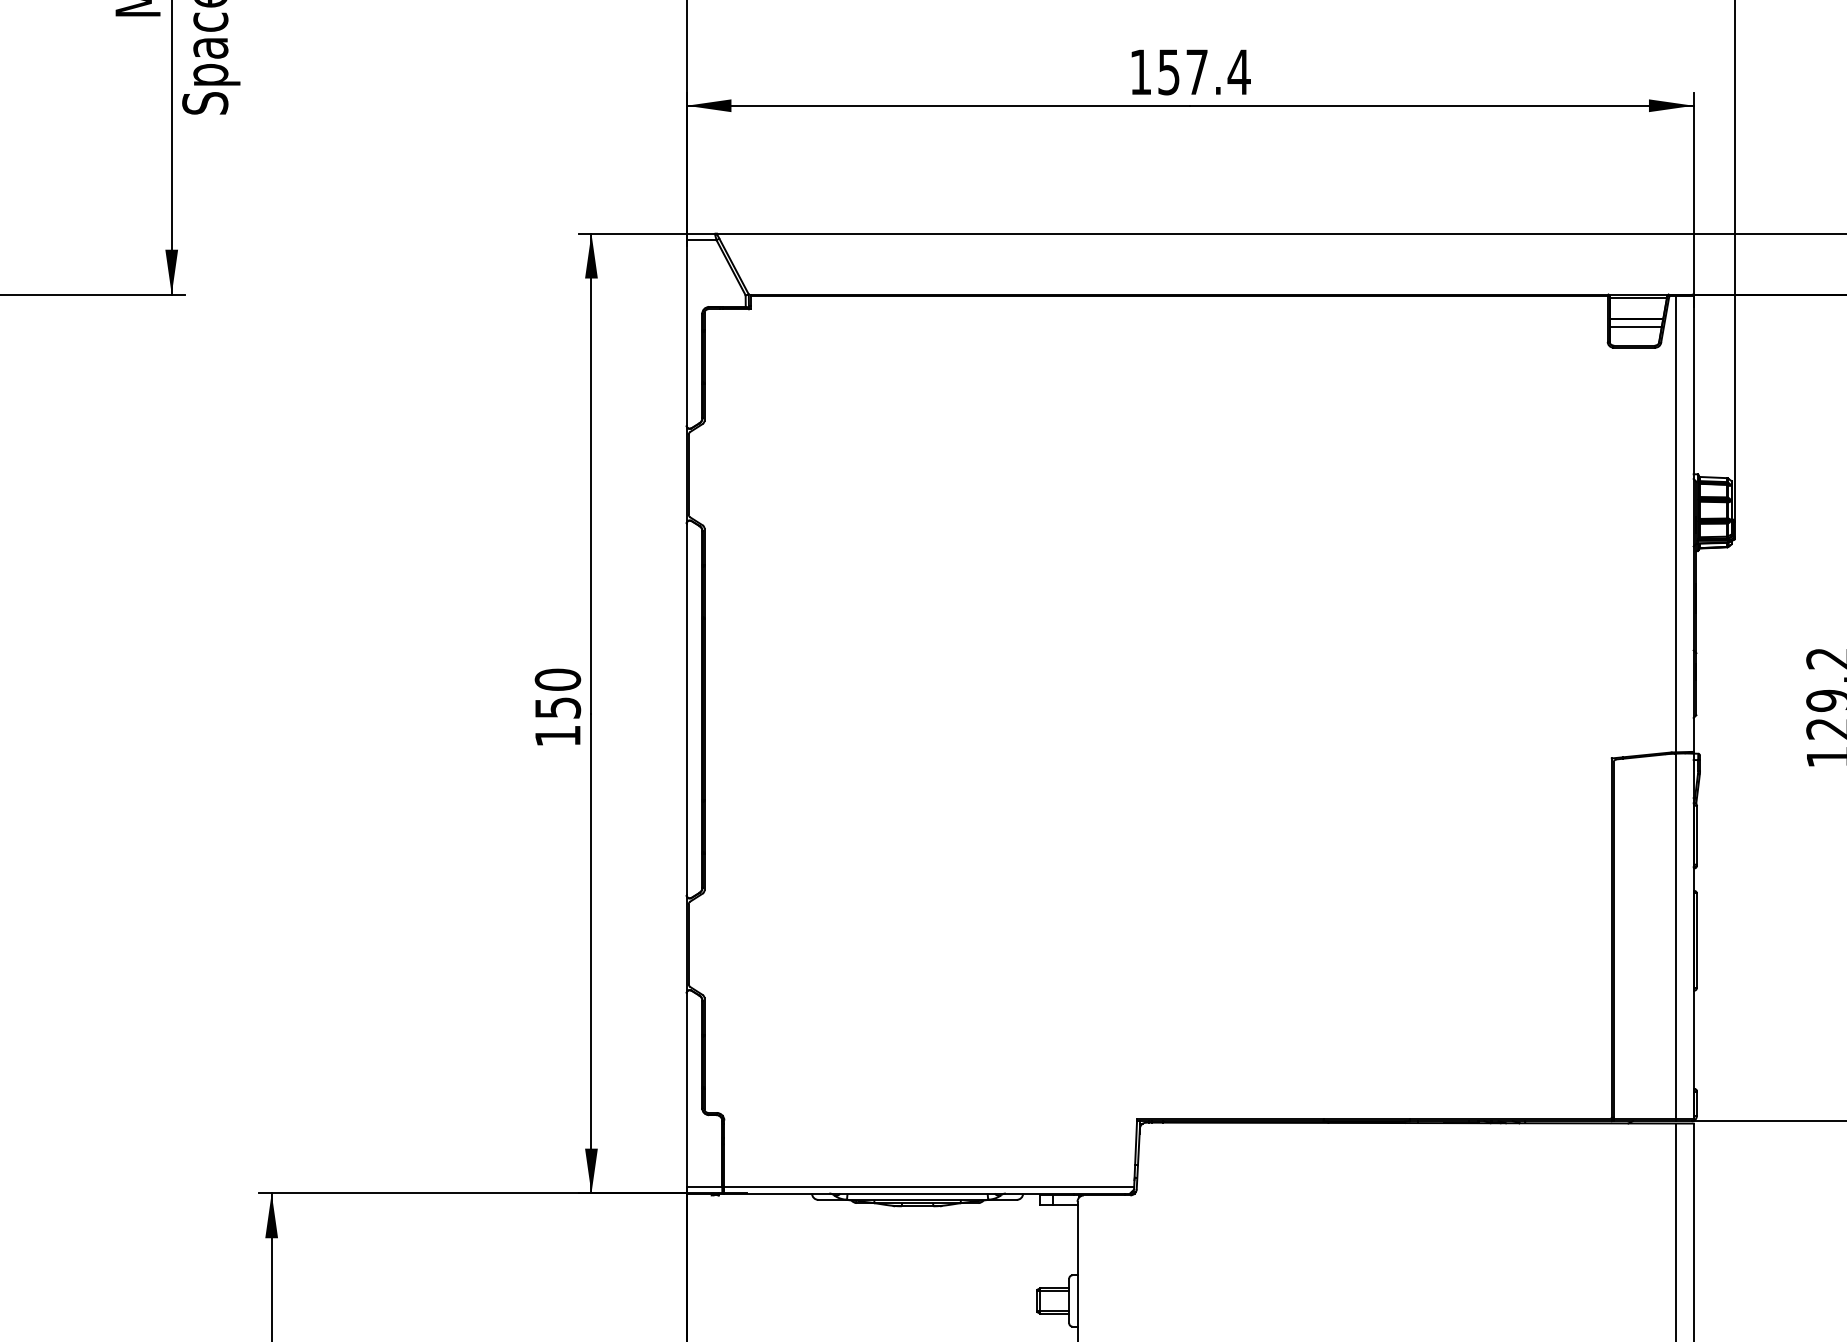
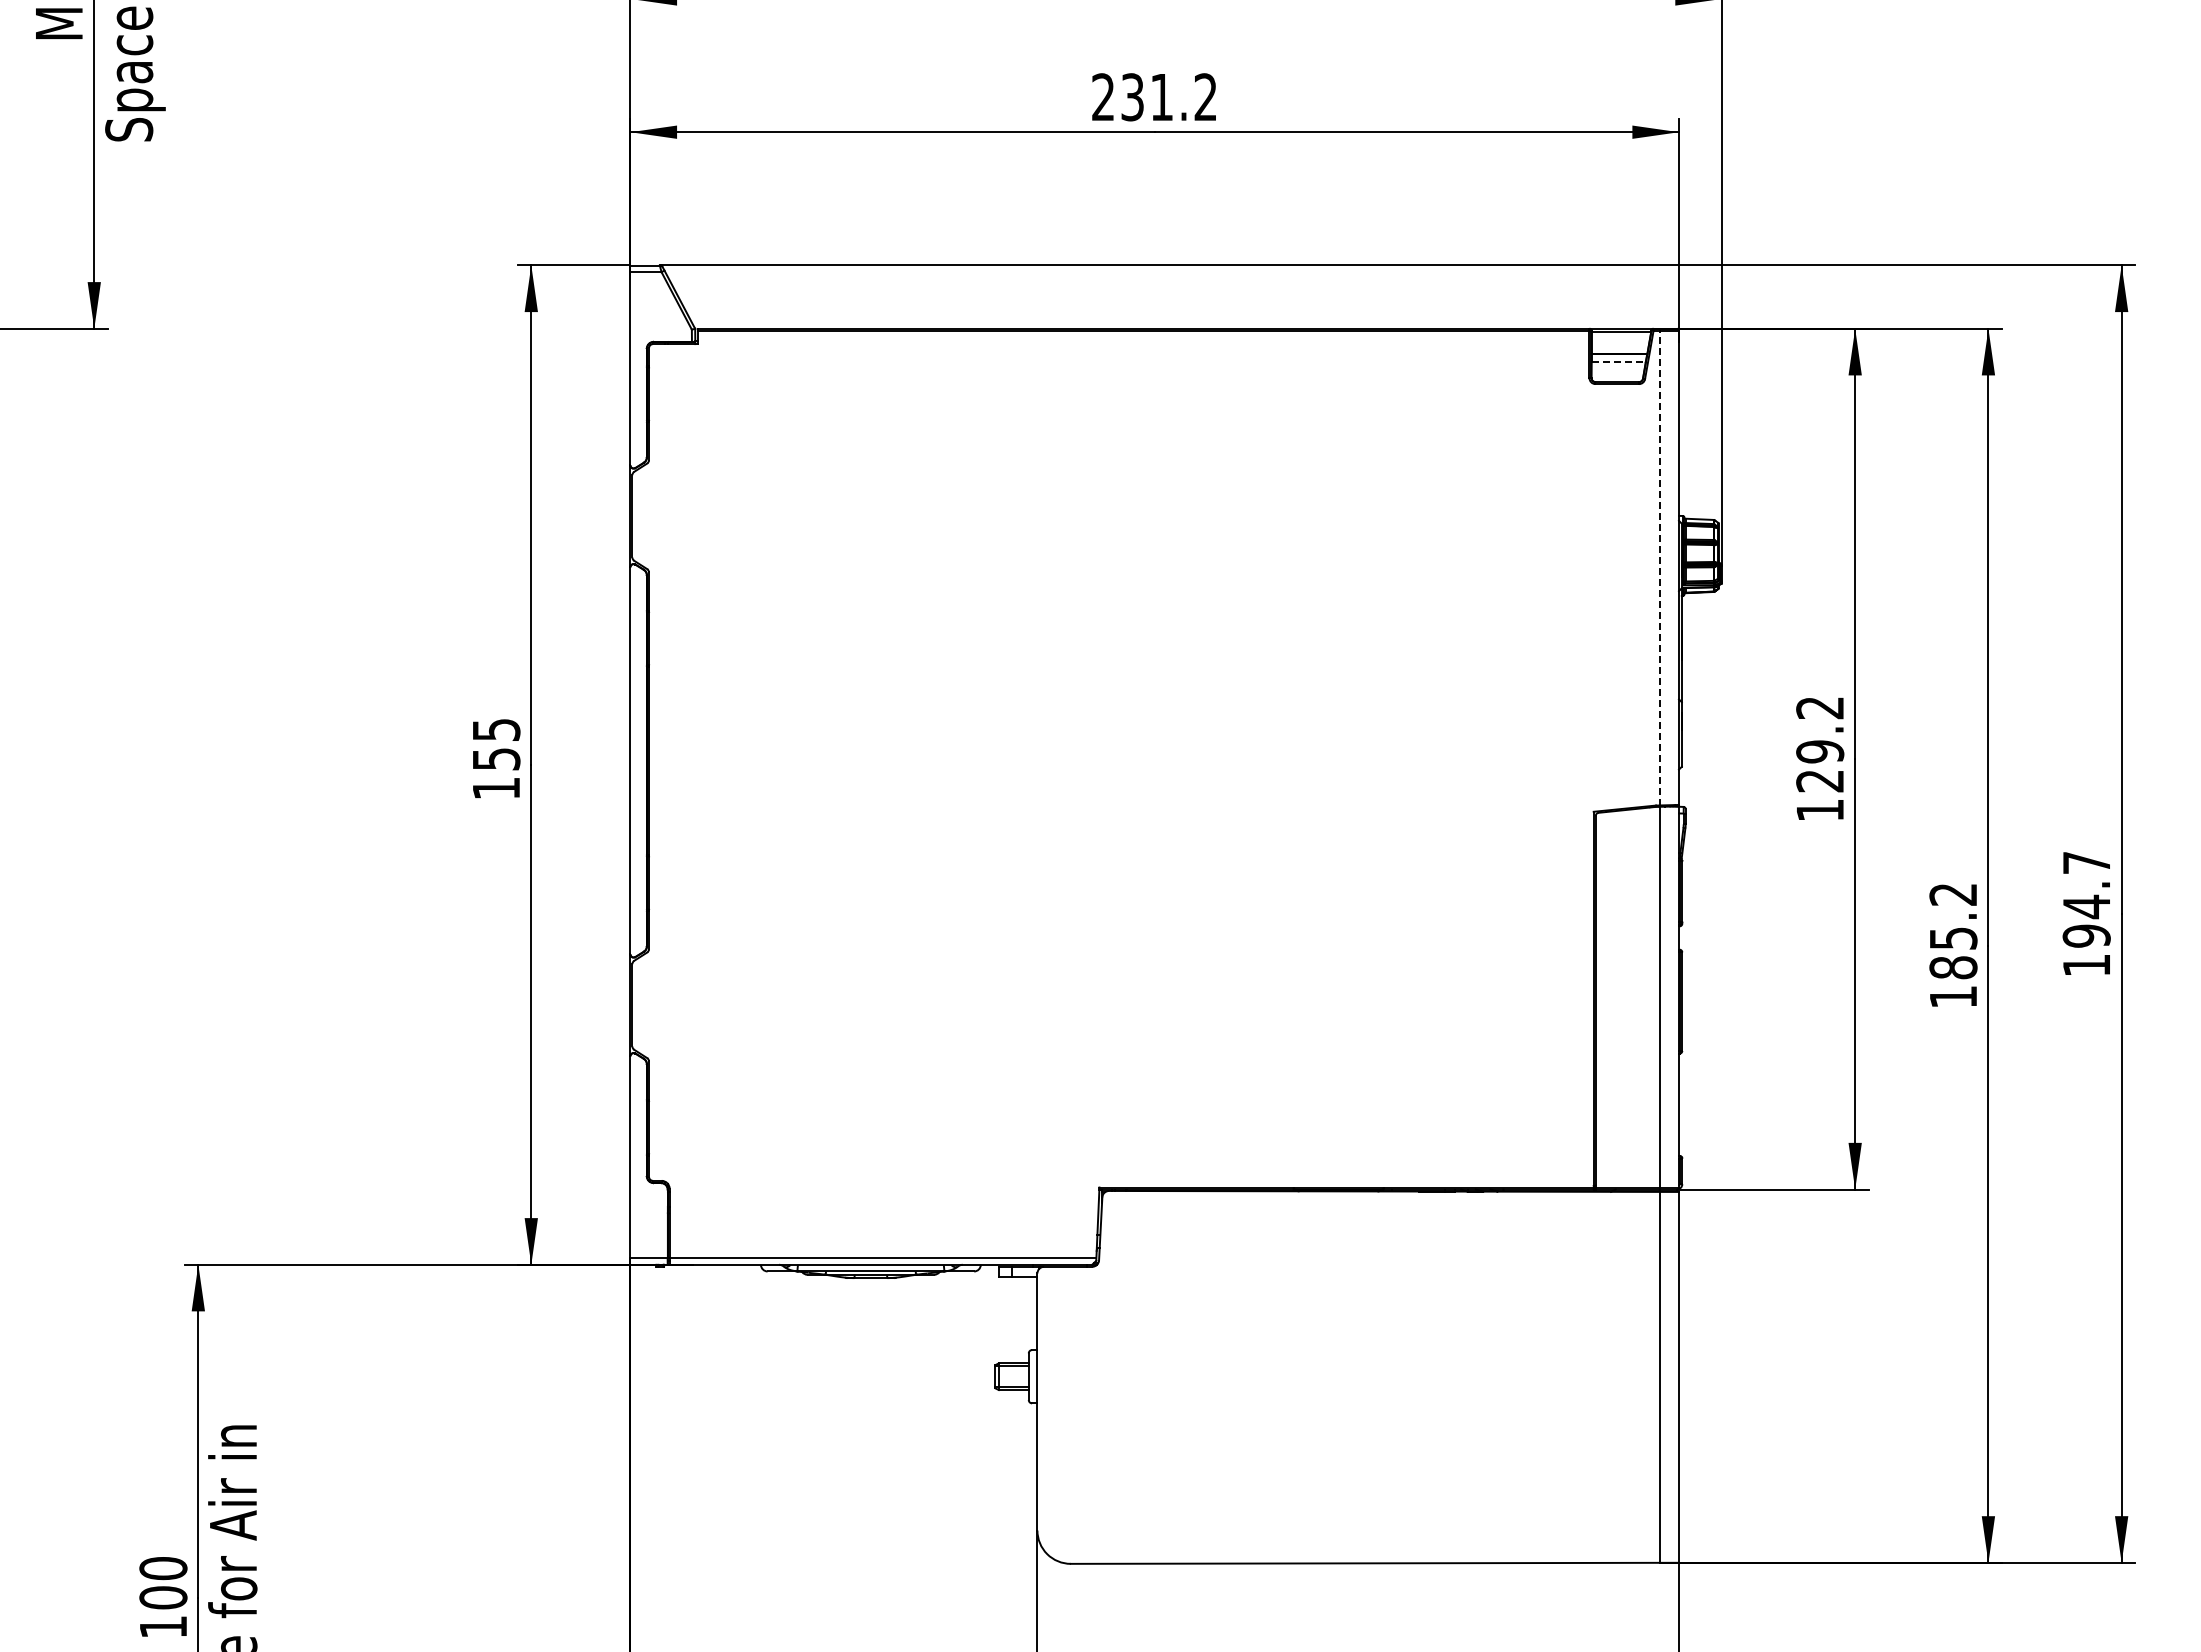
text: (1189, 71) -> (1154, 96), 157.4 -> 231.2
line: (1636, 326) -> (1619, 362), solid -> dashed
line: (1675, 523) -> (1660, 567), solid -> dashed
text: (558, 679) -> (496, 729), 150 -> 155

